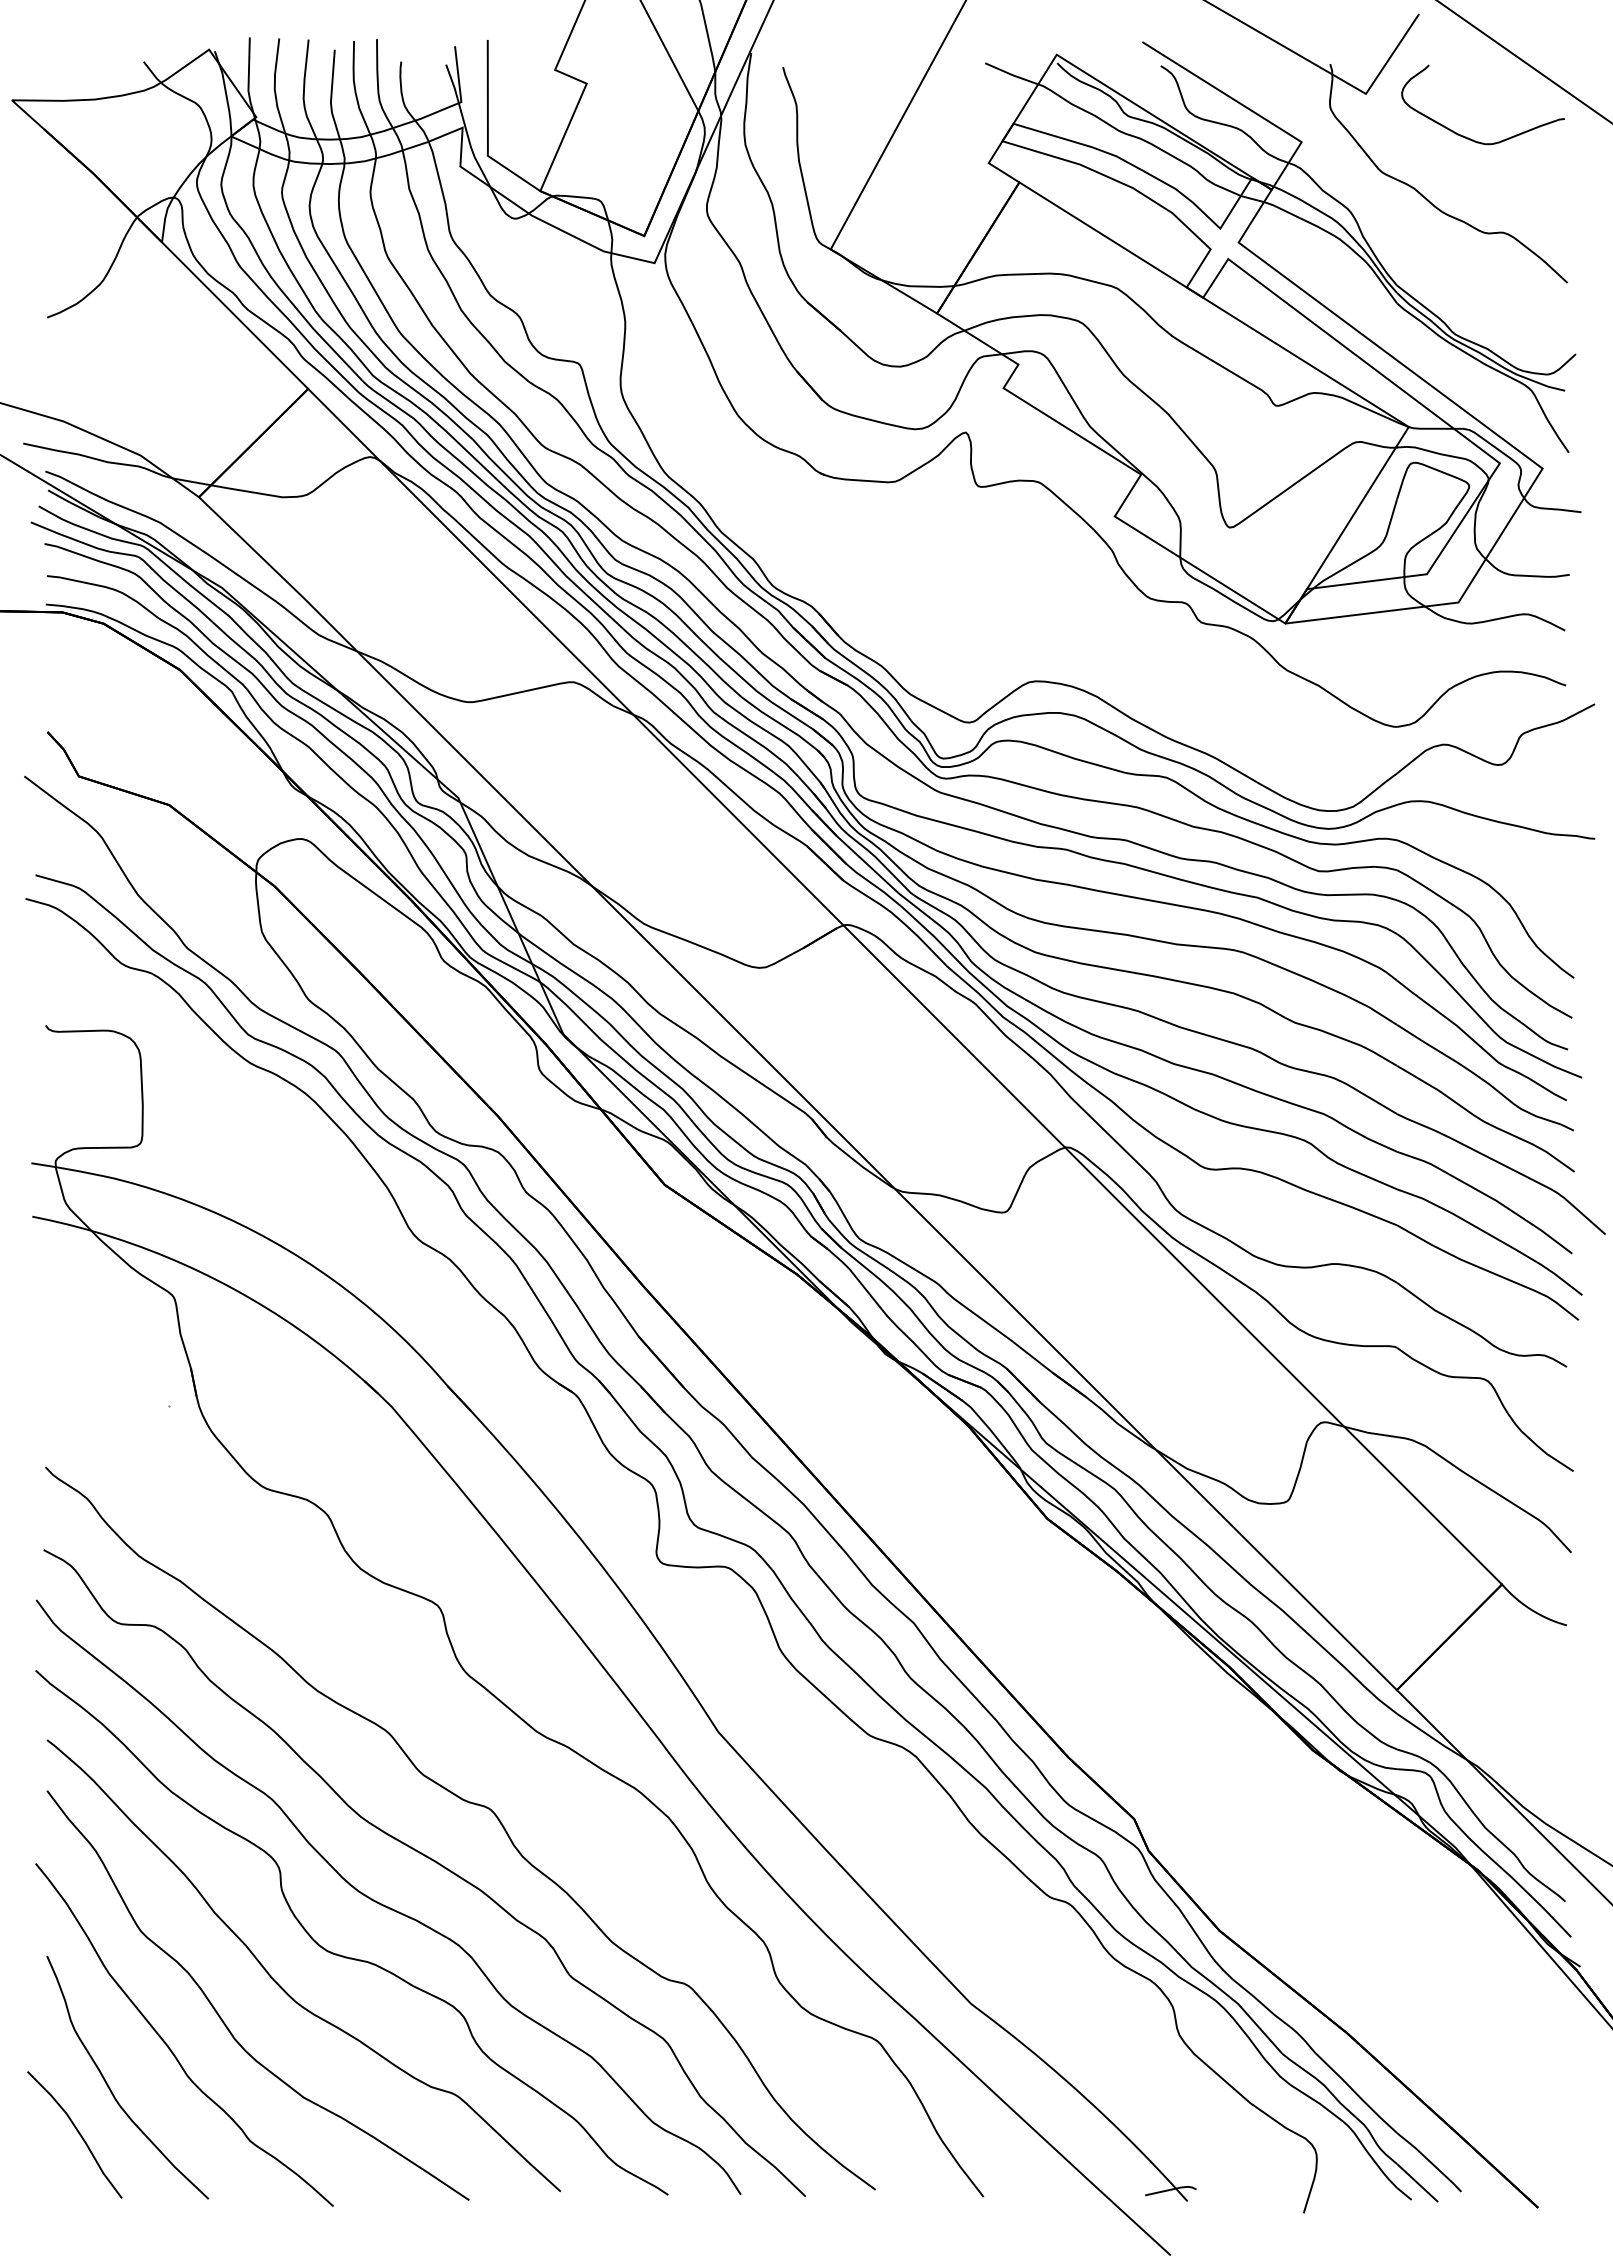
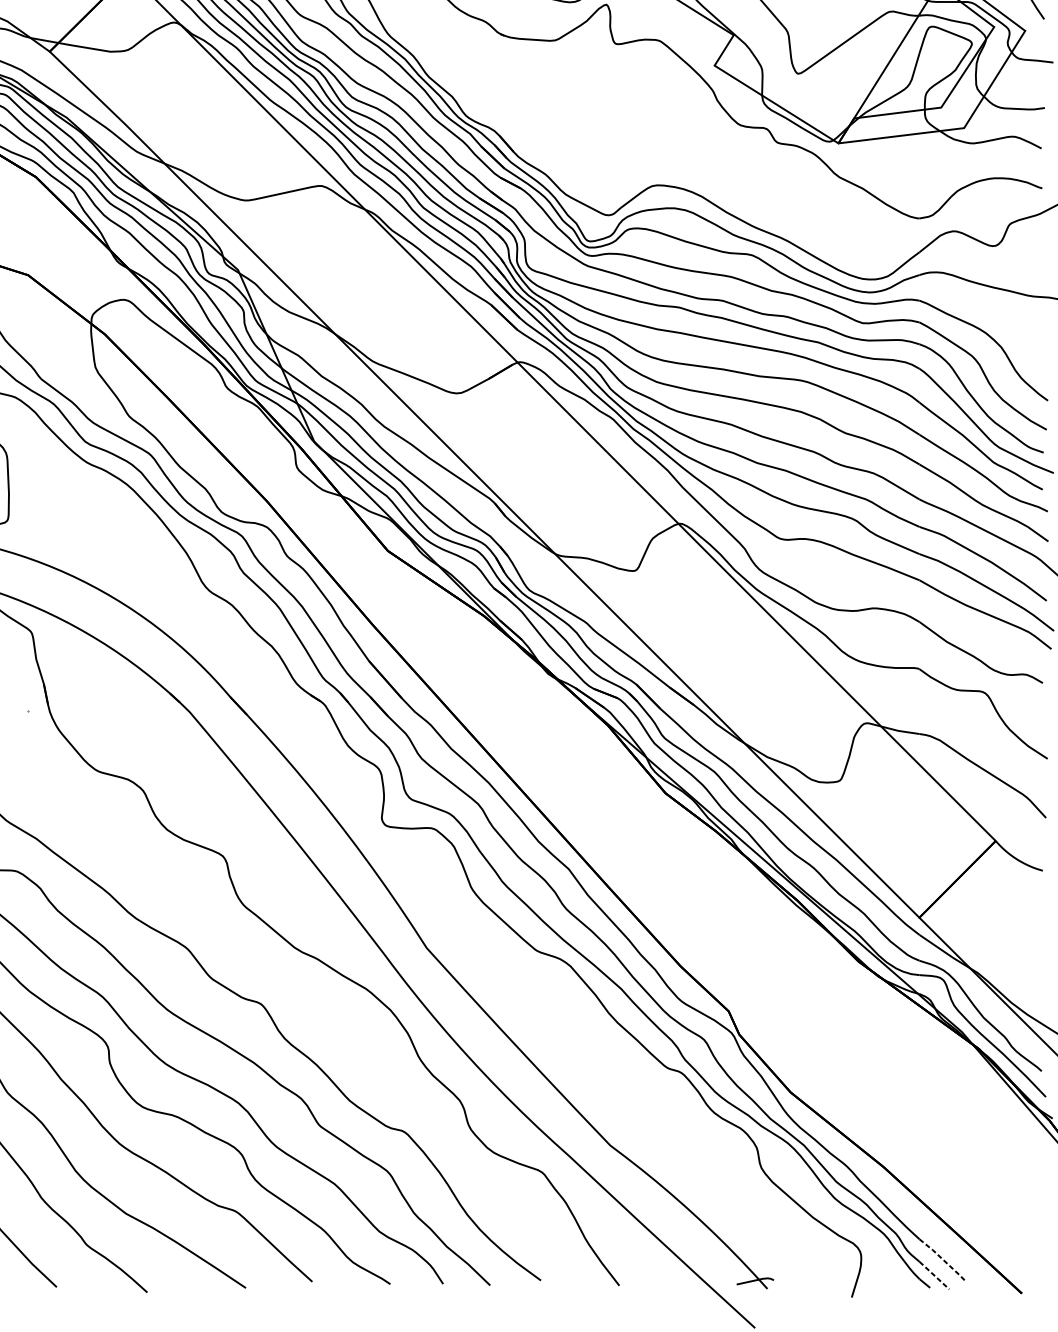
line: (1430, 2162) -> (943, 1260), solid -> dashed
line: (1417, 2183) -> (934, 1275), solid -> dashed

